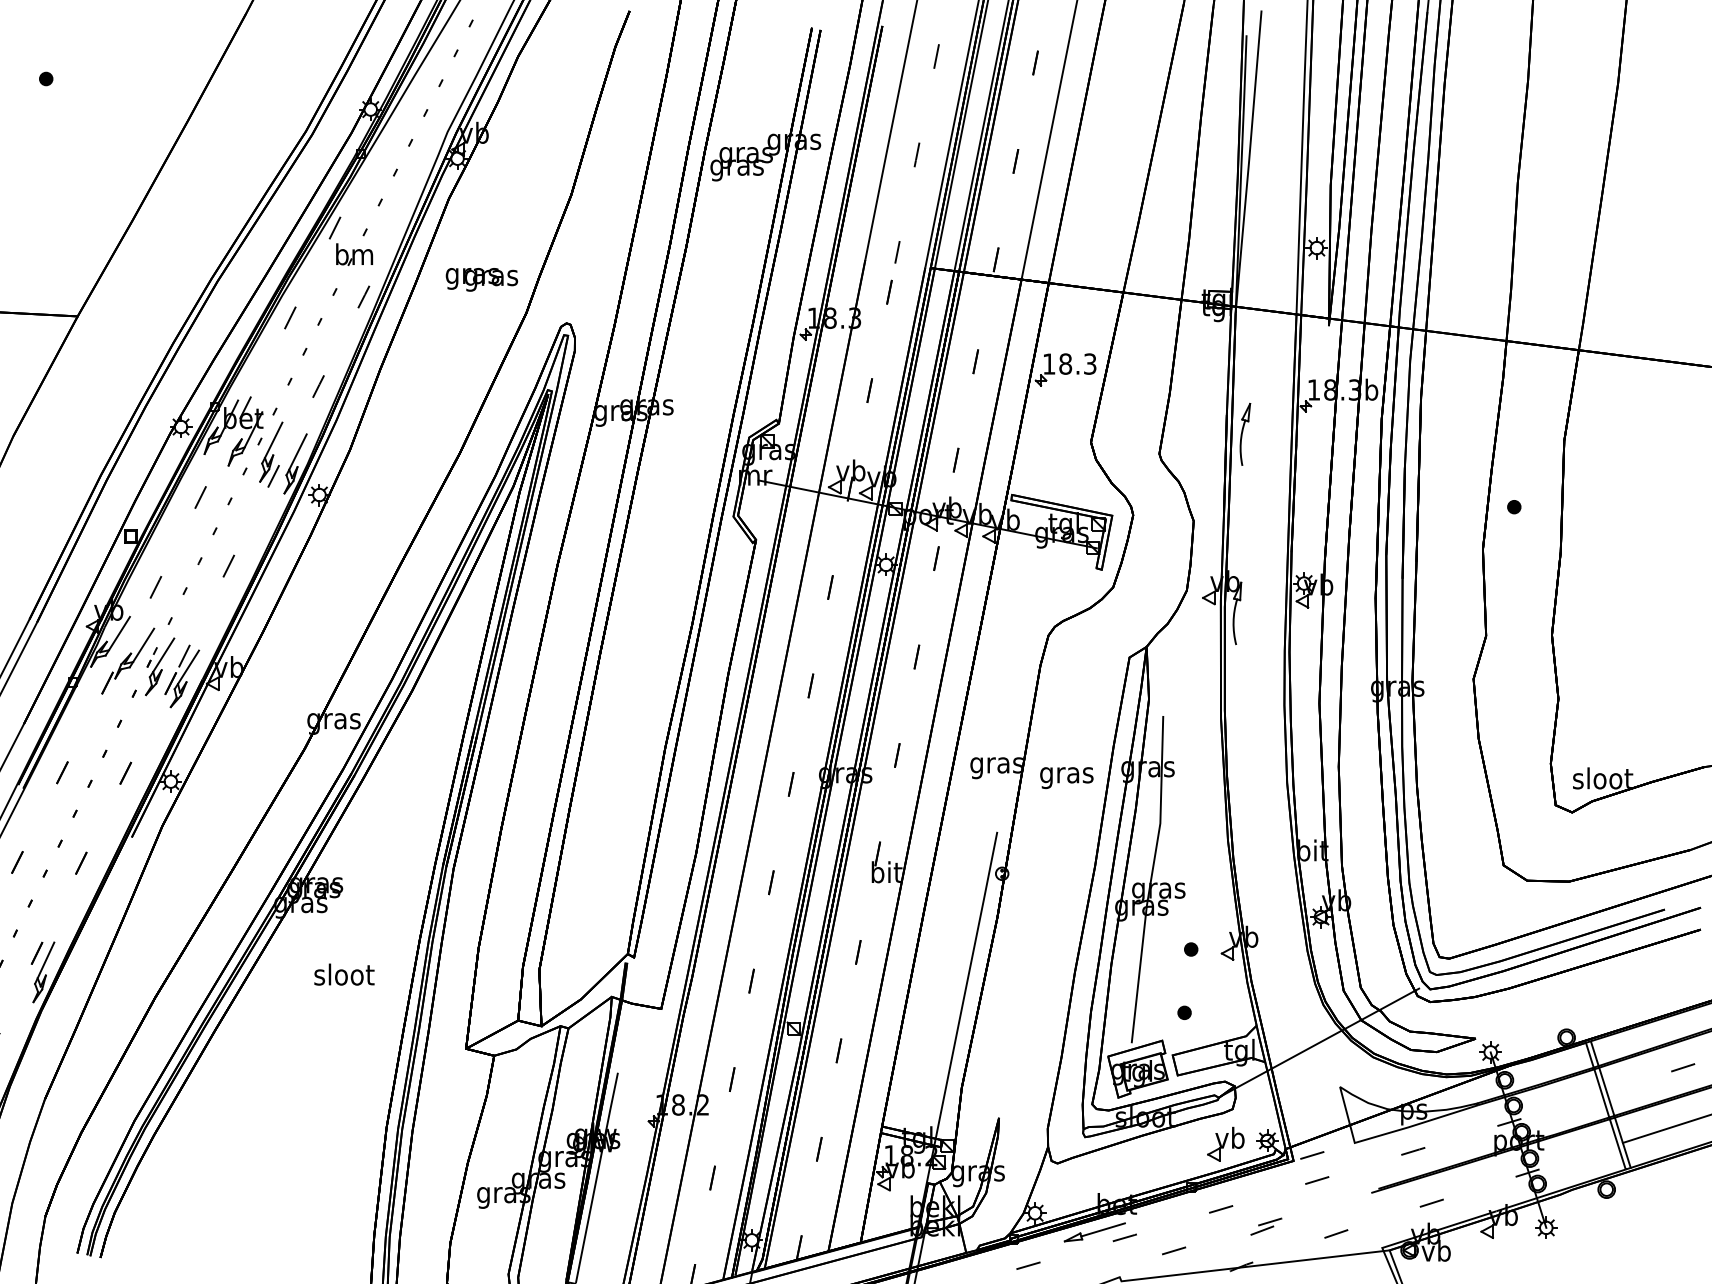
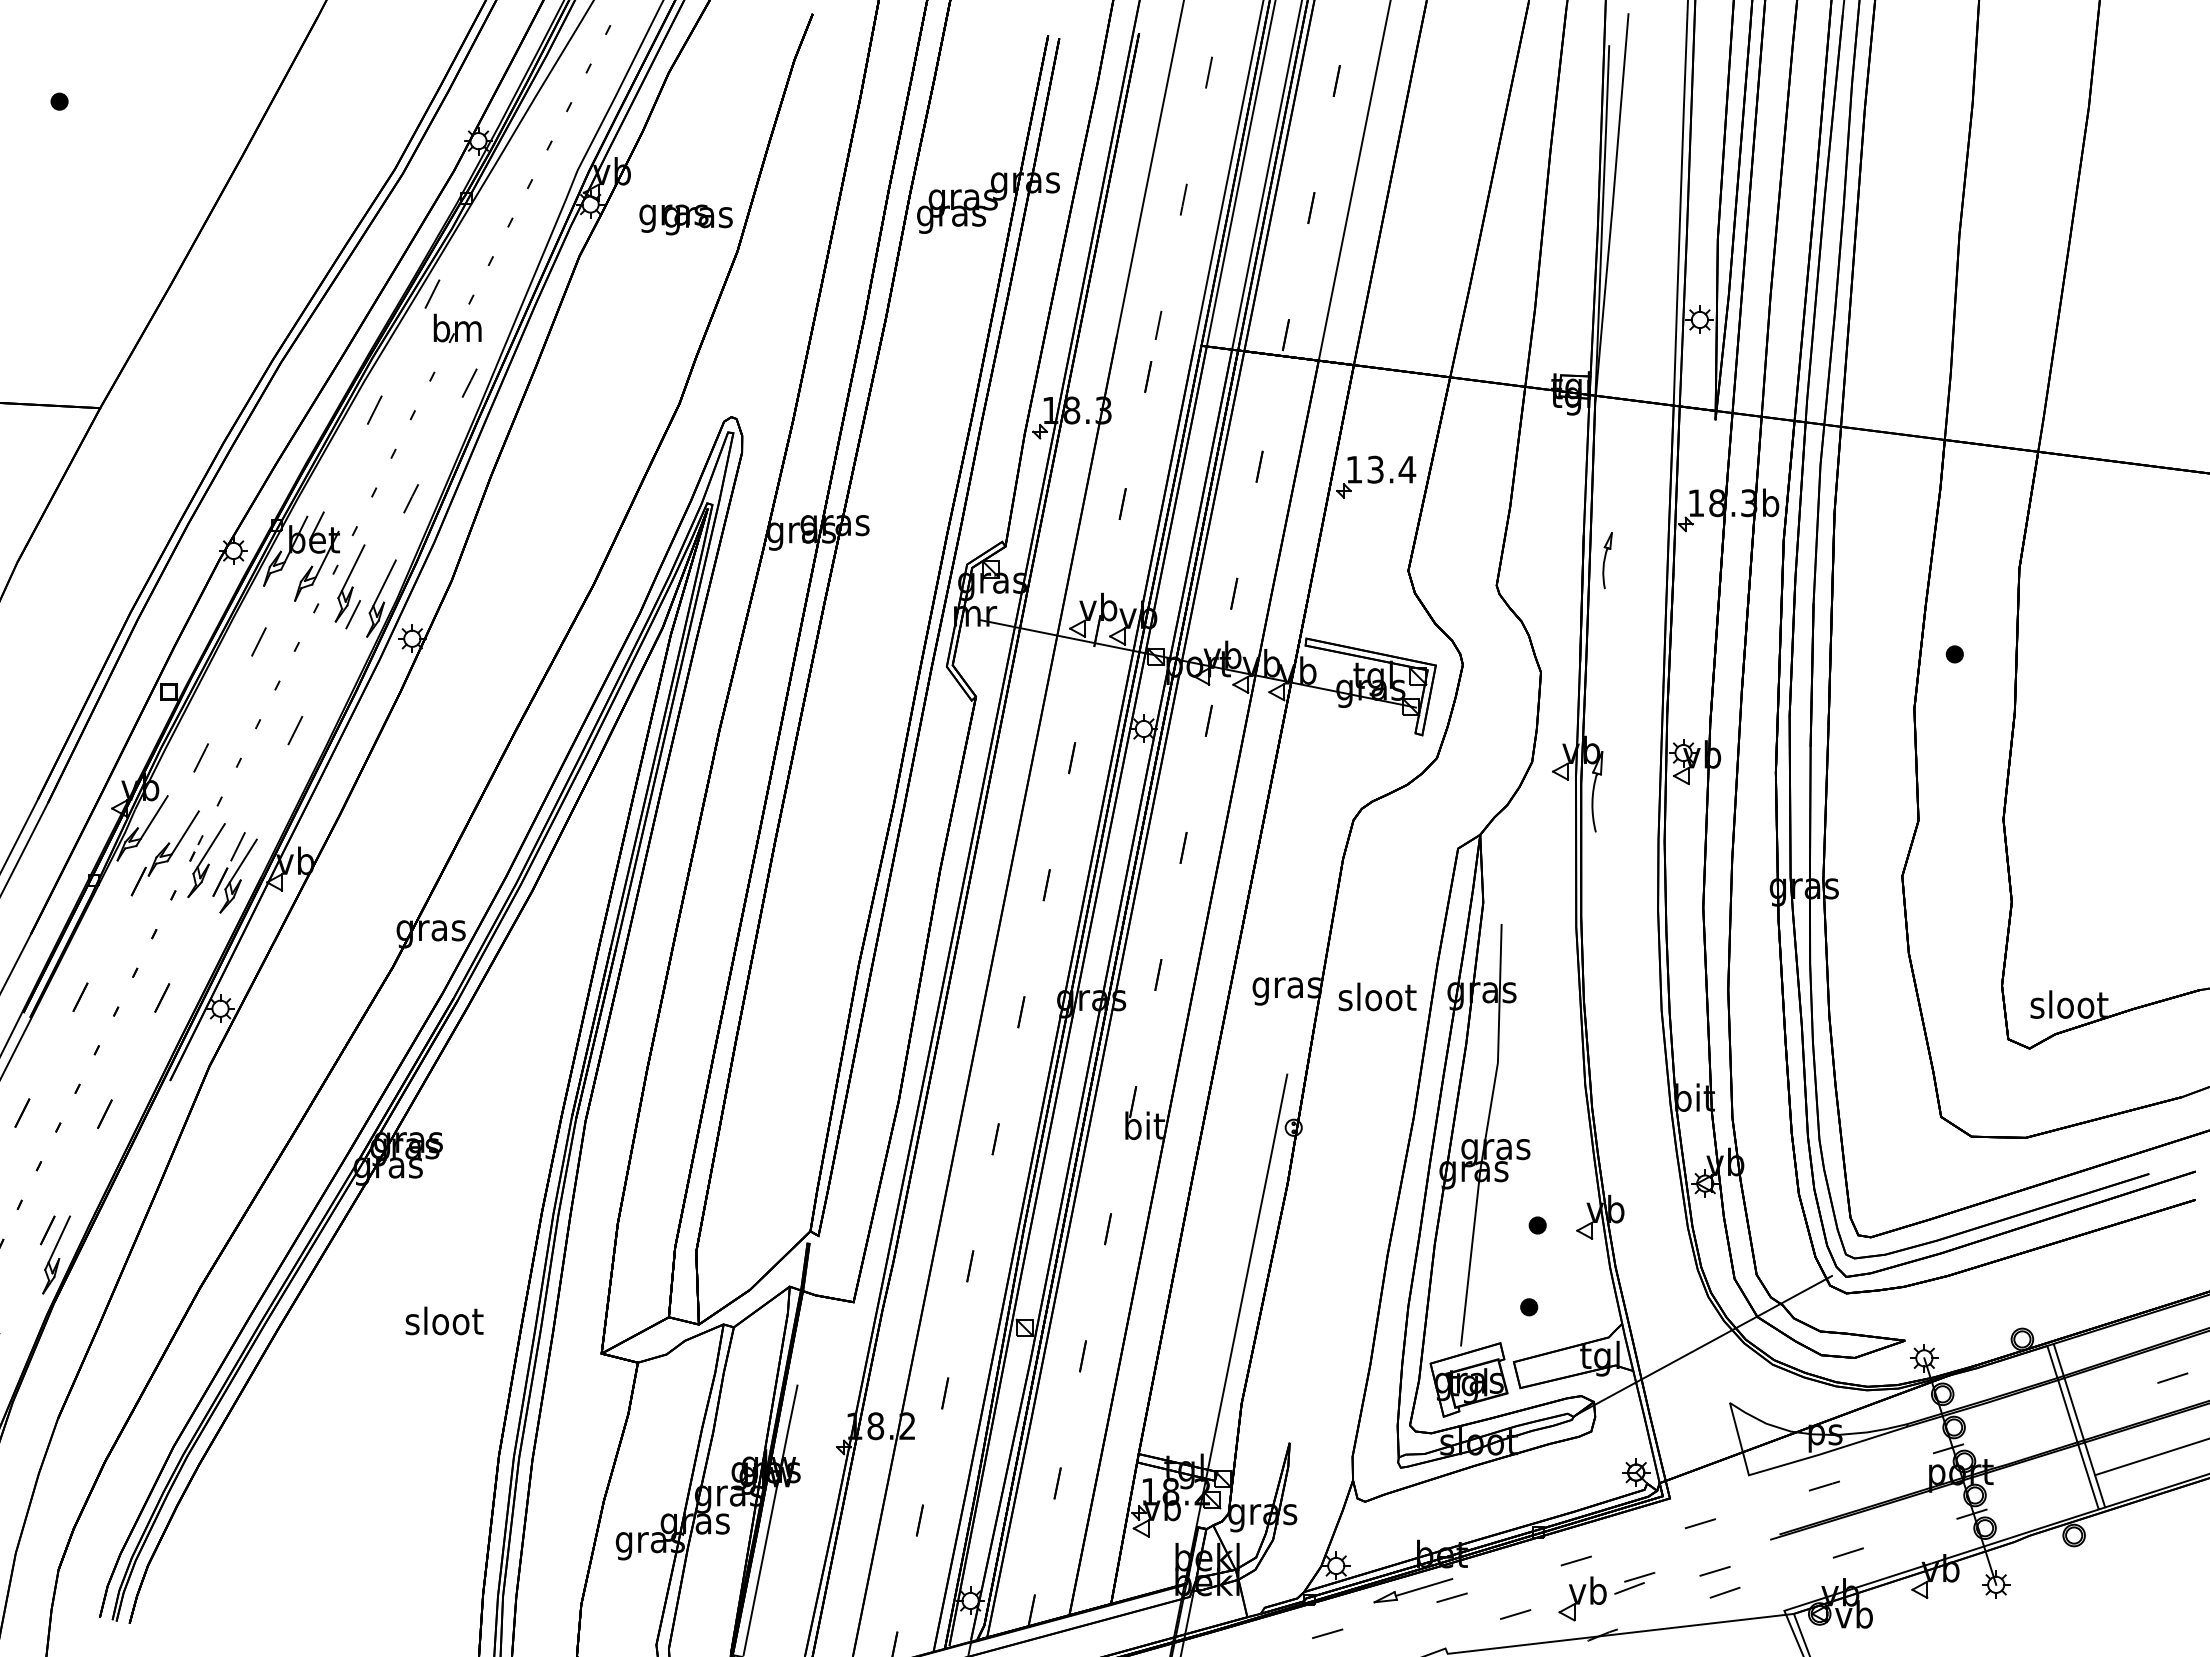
text: (481, 279) -> (685, 219), moved
text: (1077, 363) -> (1391, 469), 18.3 -> 13.4
part: (1245, 434) -> (1607, 560), size x0.7
text: (1067, 775) -> (1377, 1000), gras -> sloot
text: (344, 974) -> (444, 1320), moved
part: (1225, 1143) -> (1582, 1598), moved
line: (1311, 1155) -> (1714, 1571), moved

